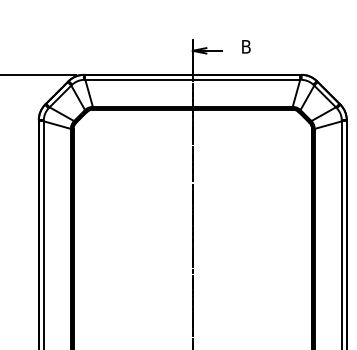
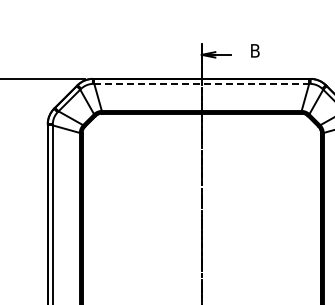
line: (193, 79) -> (202, 83), solid -> dashed

